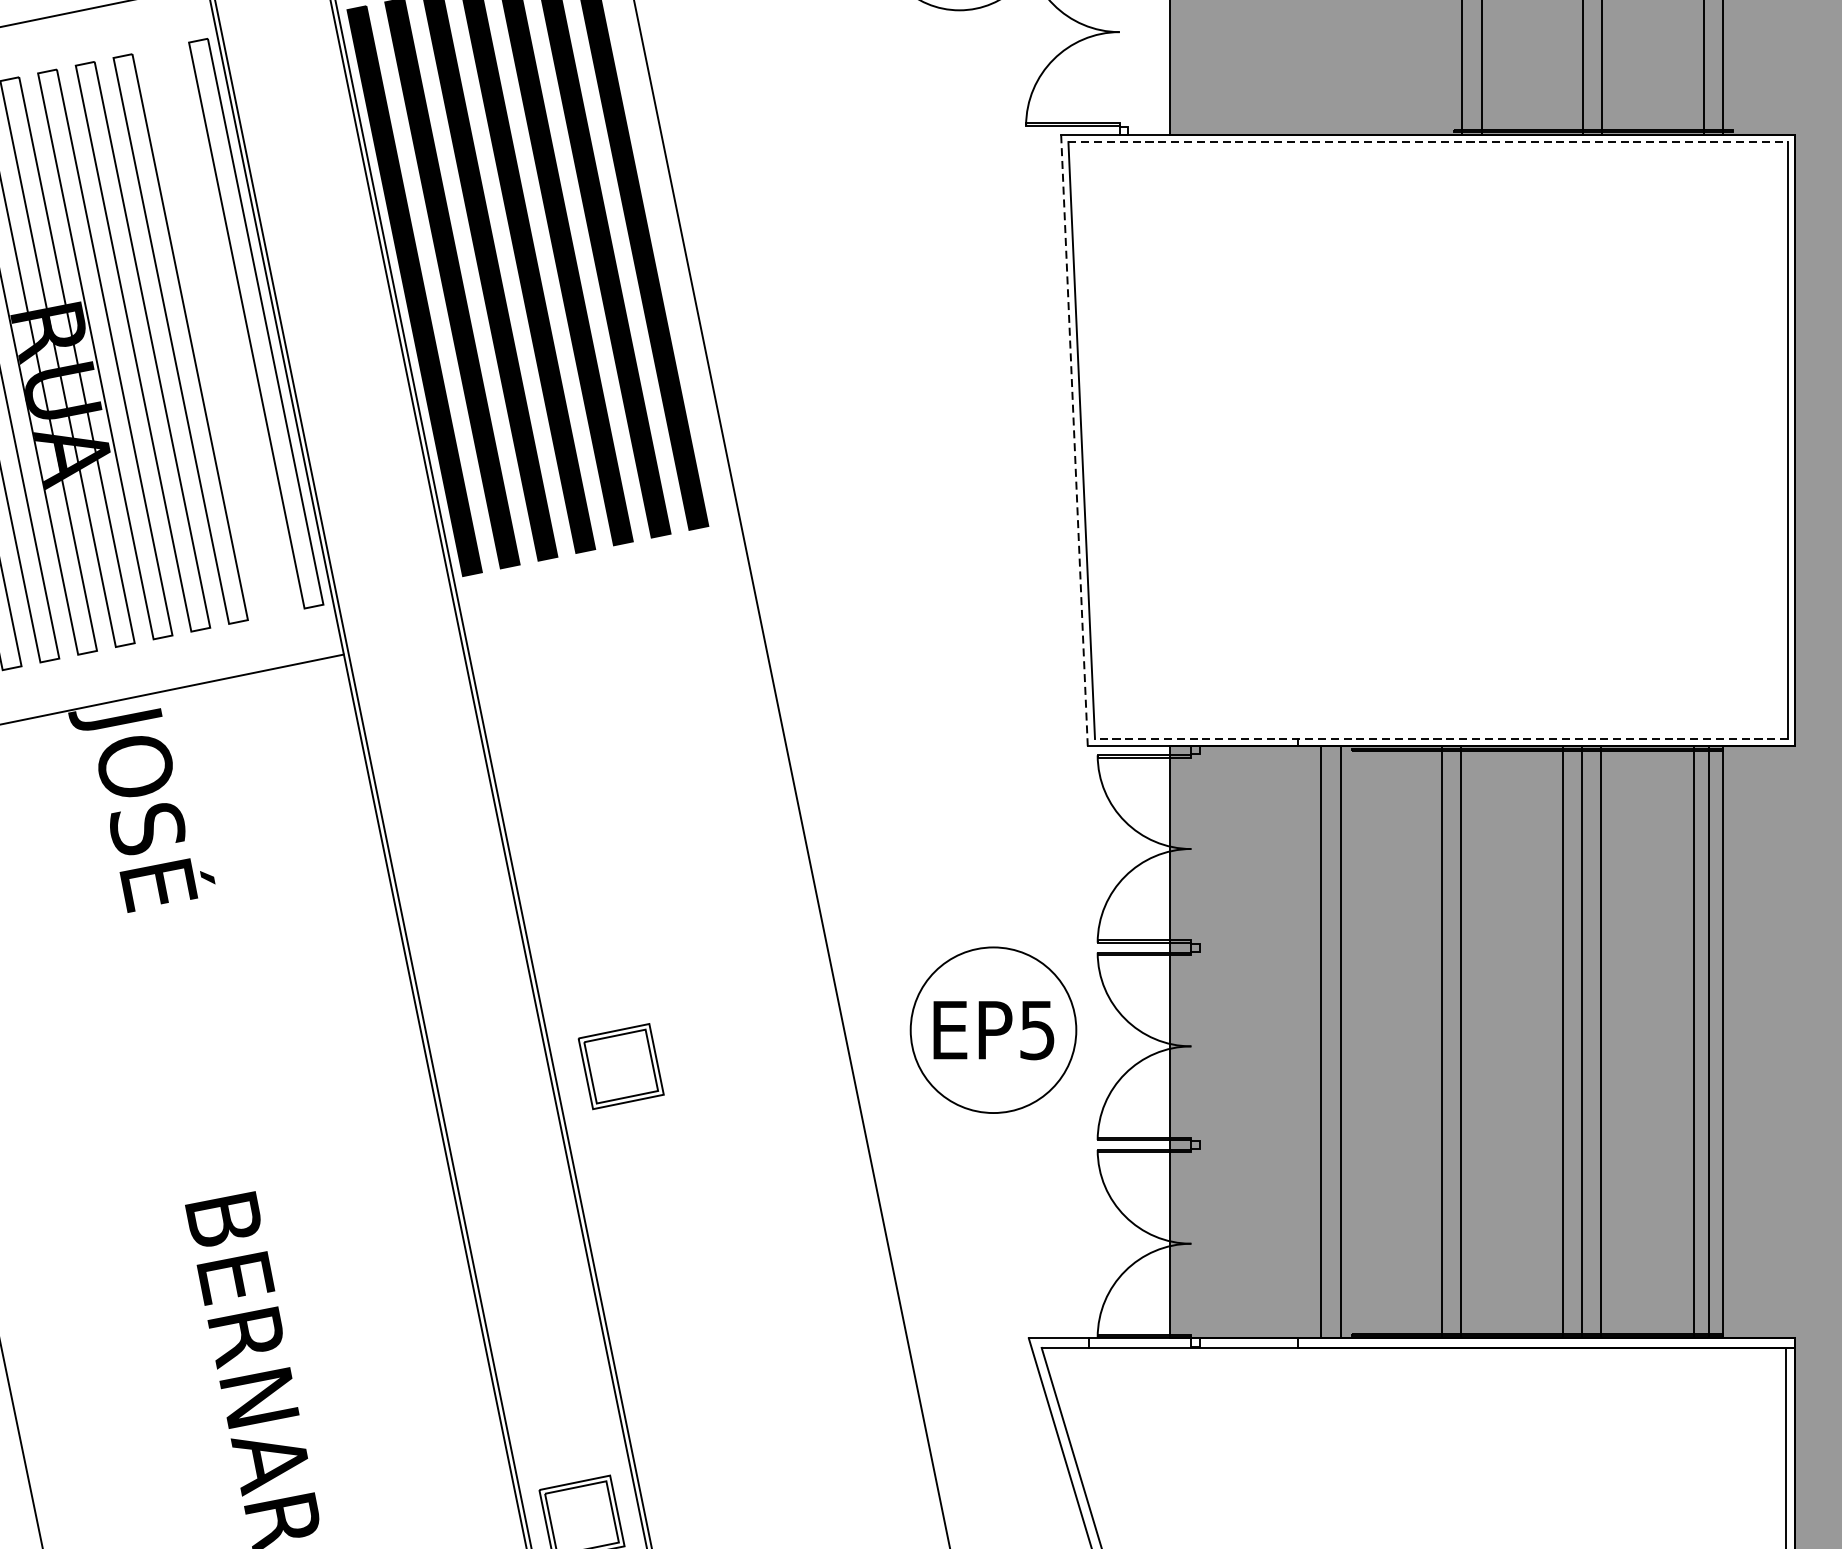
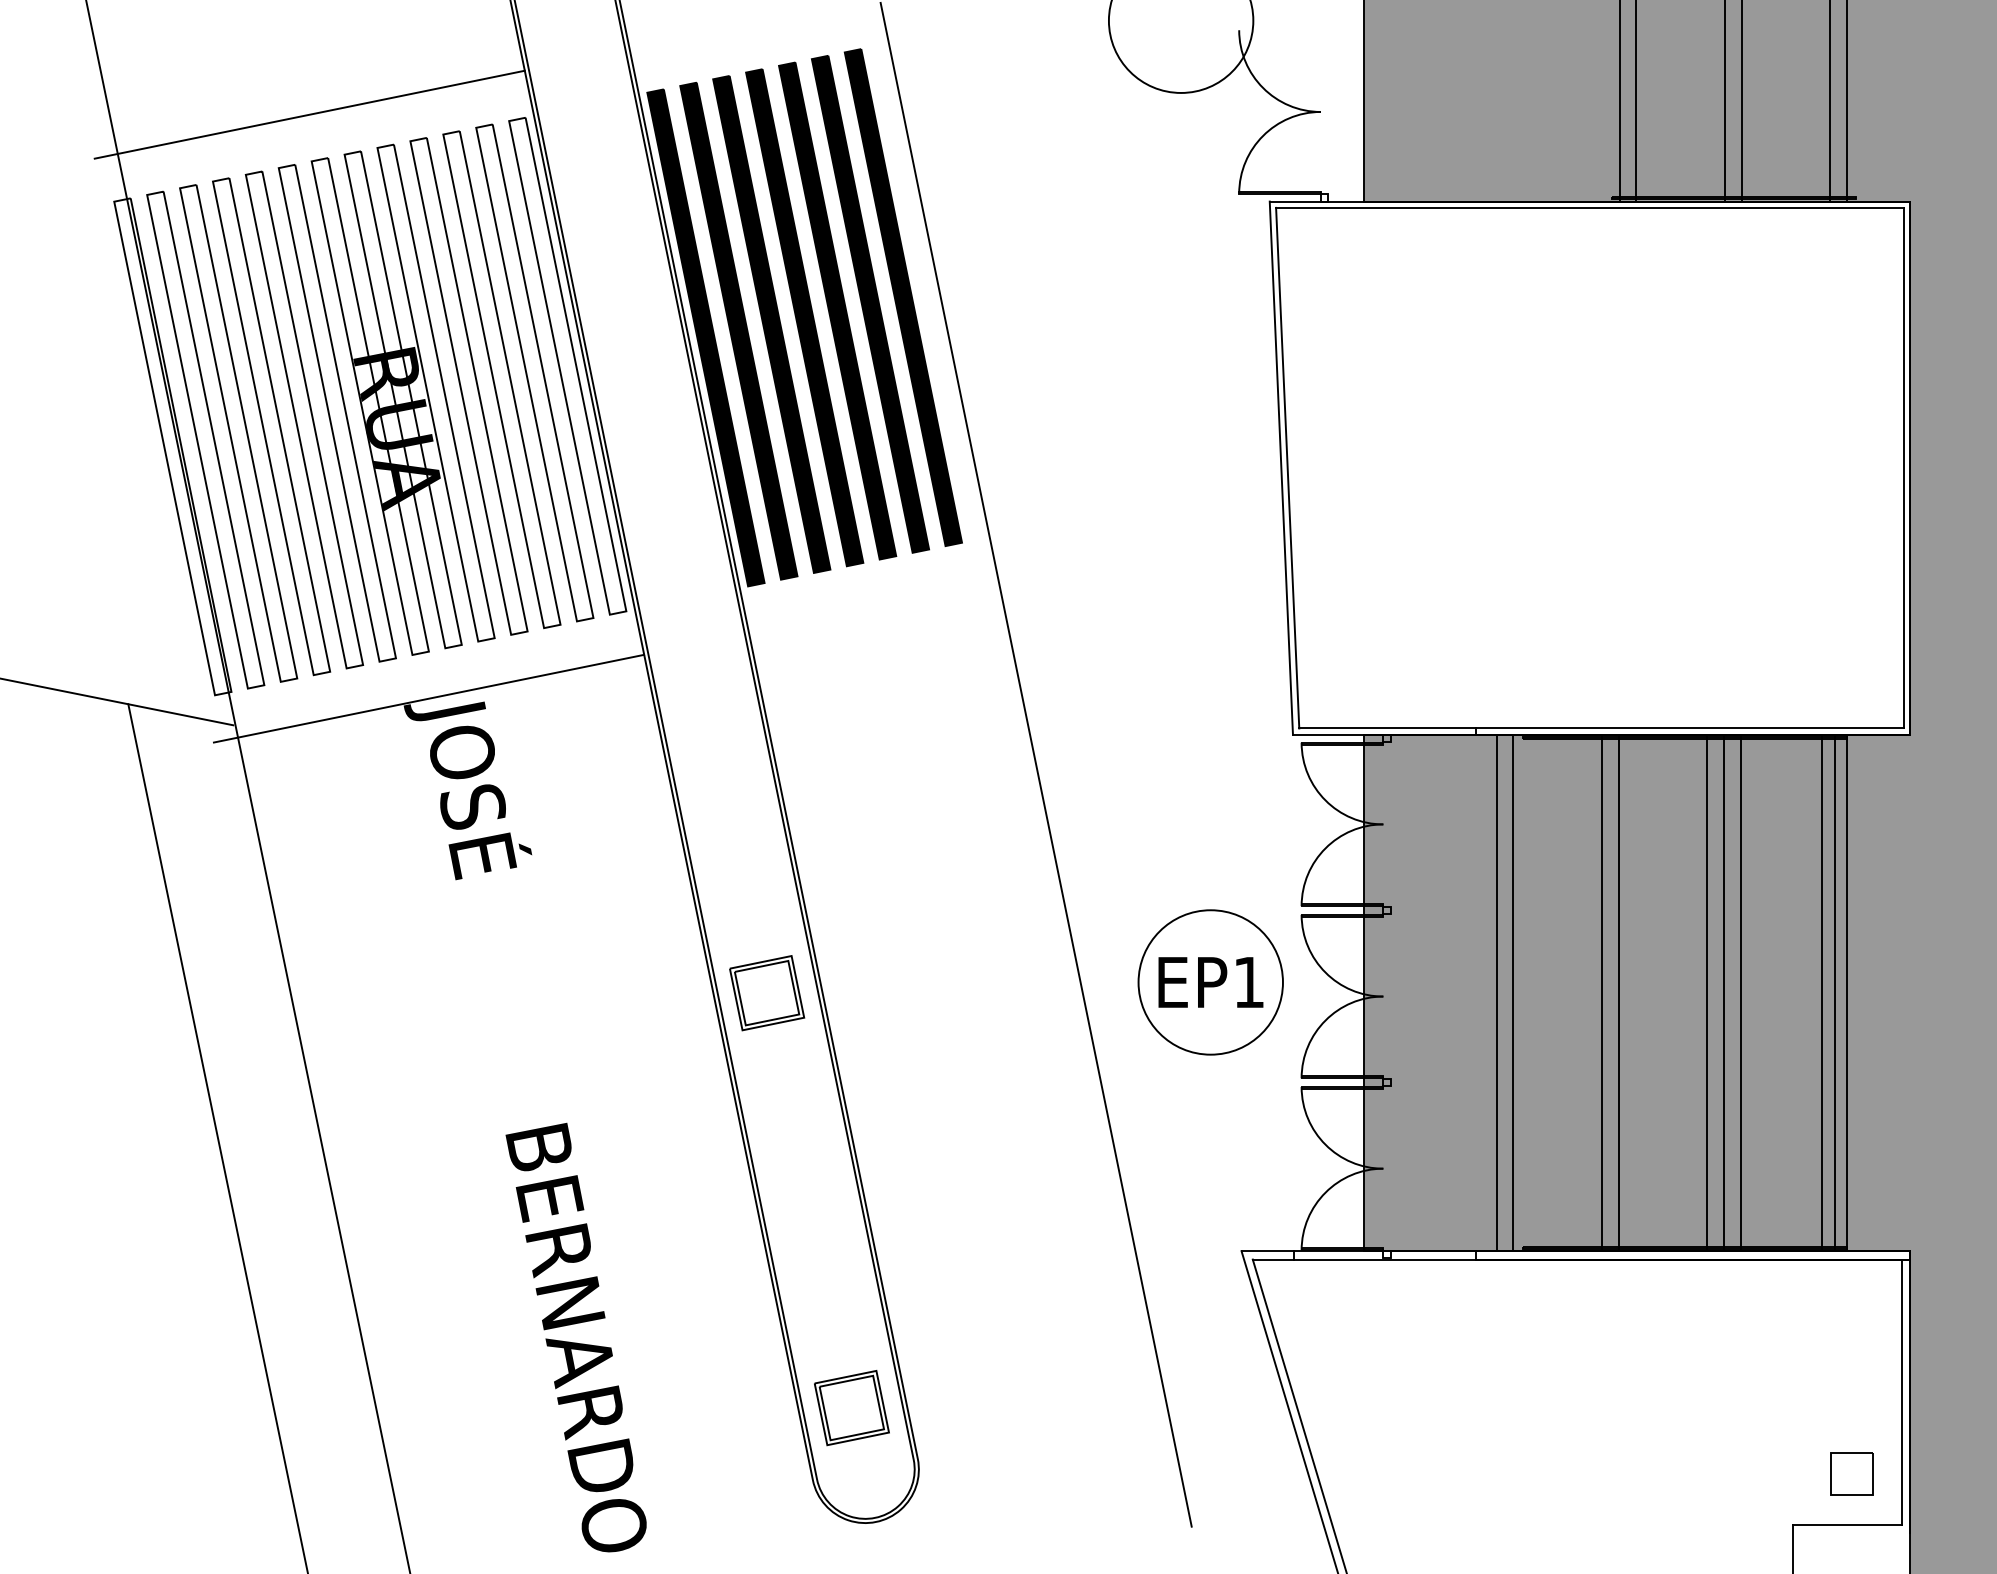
line: (1427, 141) -> (1589, 207), dashed -> solid
part: (218, 330) -> (534, 372), added
line: (1074, 440) -> (1281, 468), dashed -> solid
line: (1441, 739) -> (1601, 728), dashed -> solid
text: (1036, 1030) -> (1248, 982), EP5 -> EP1
part: (621, 1066) -> (767, 993), moved

